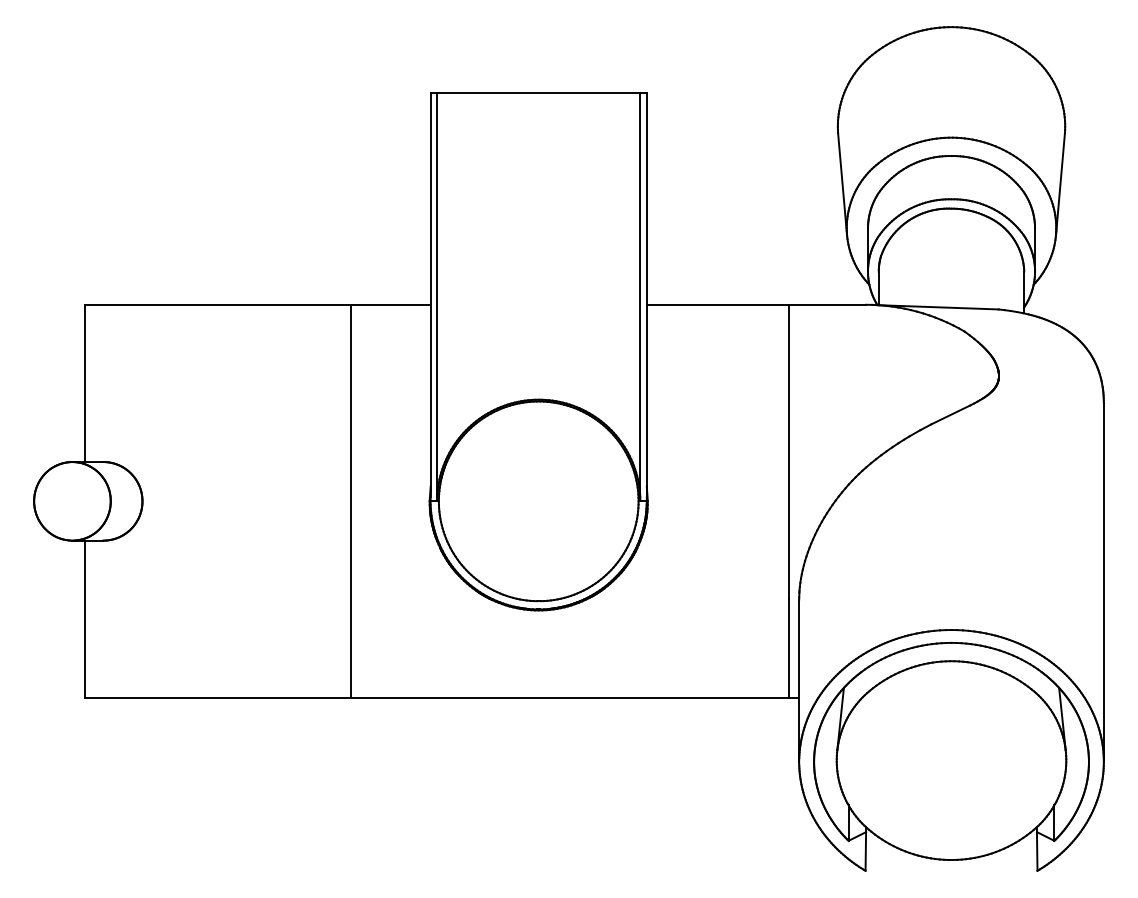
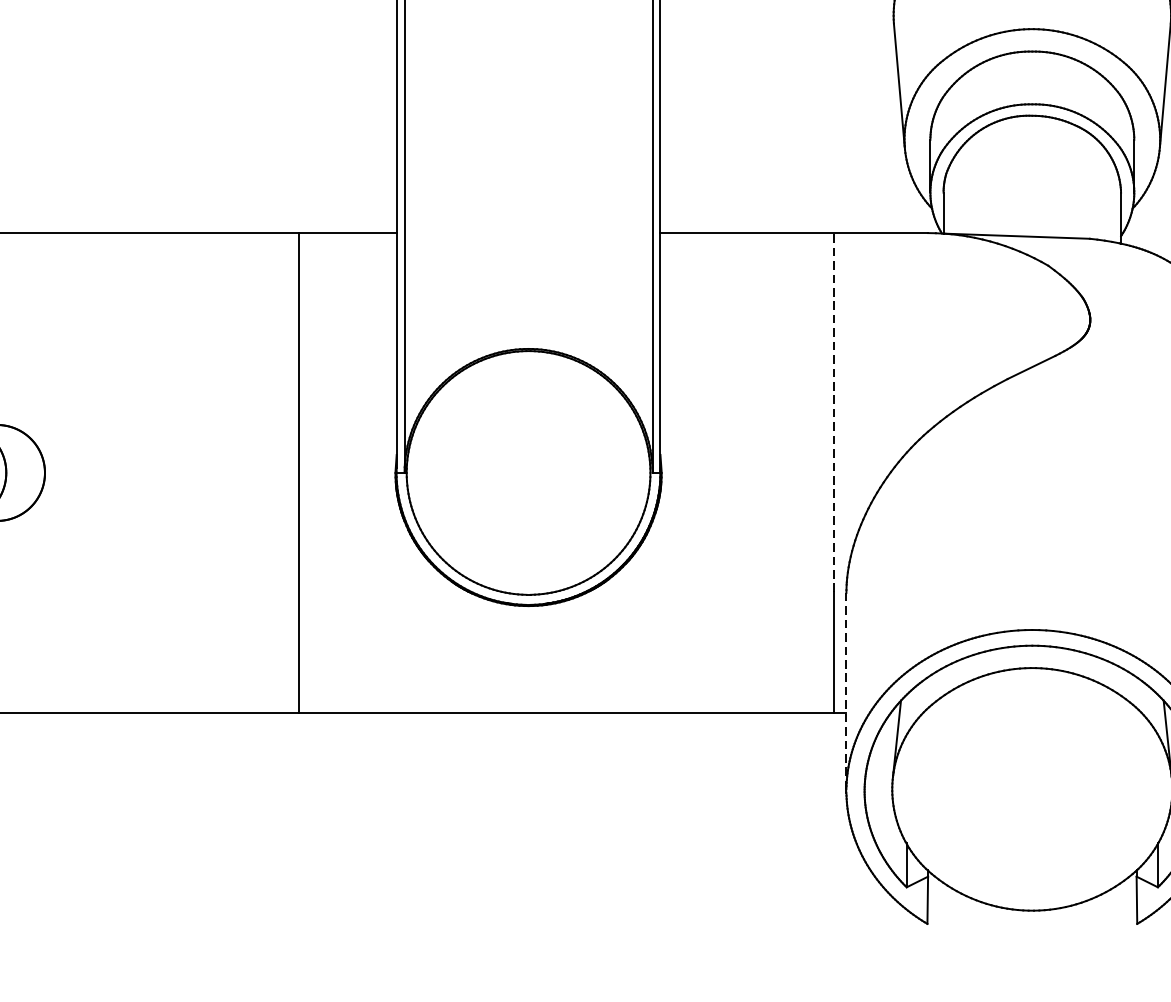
line: (789, 451) -> (834, 412), solid -> dashed
line: (799, 680) -> (846, 691), solid -> dashed

